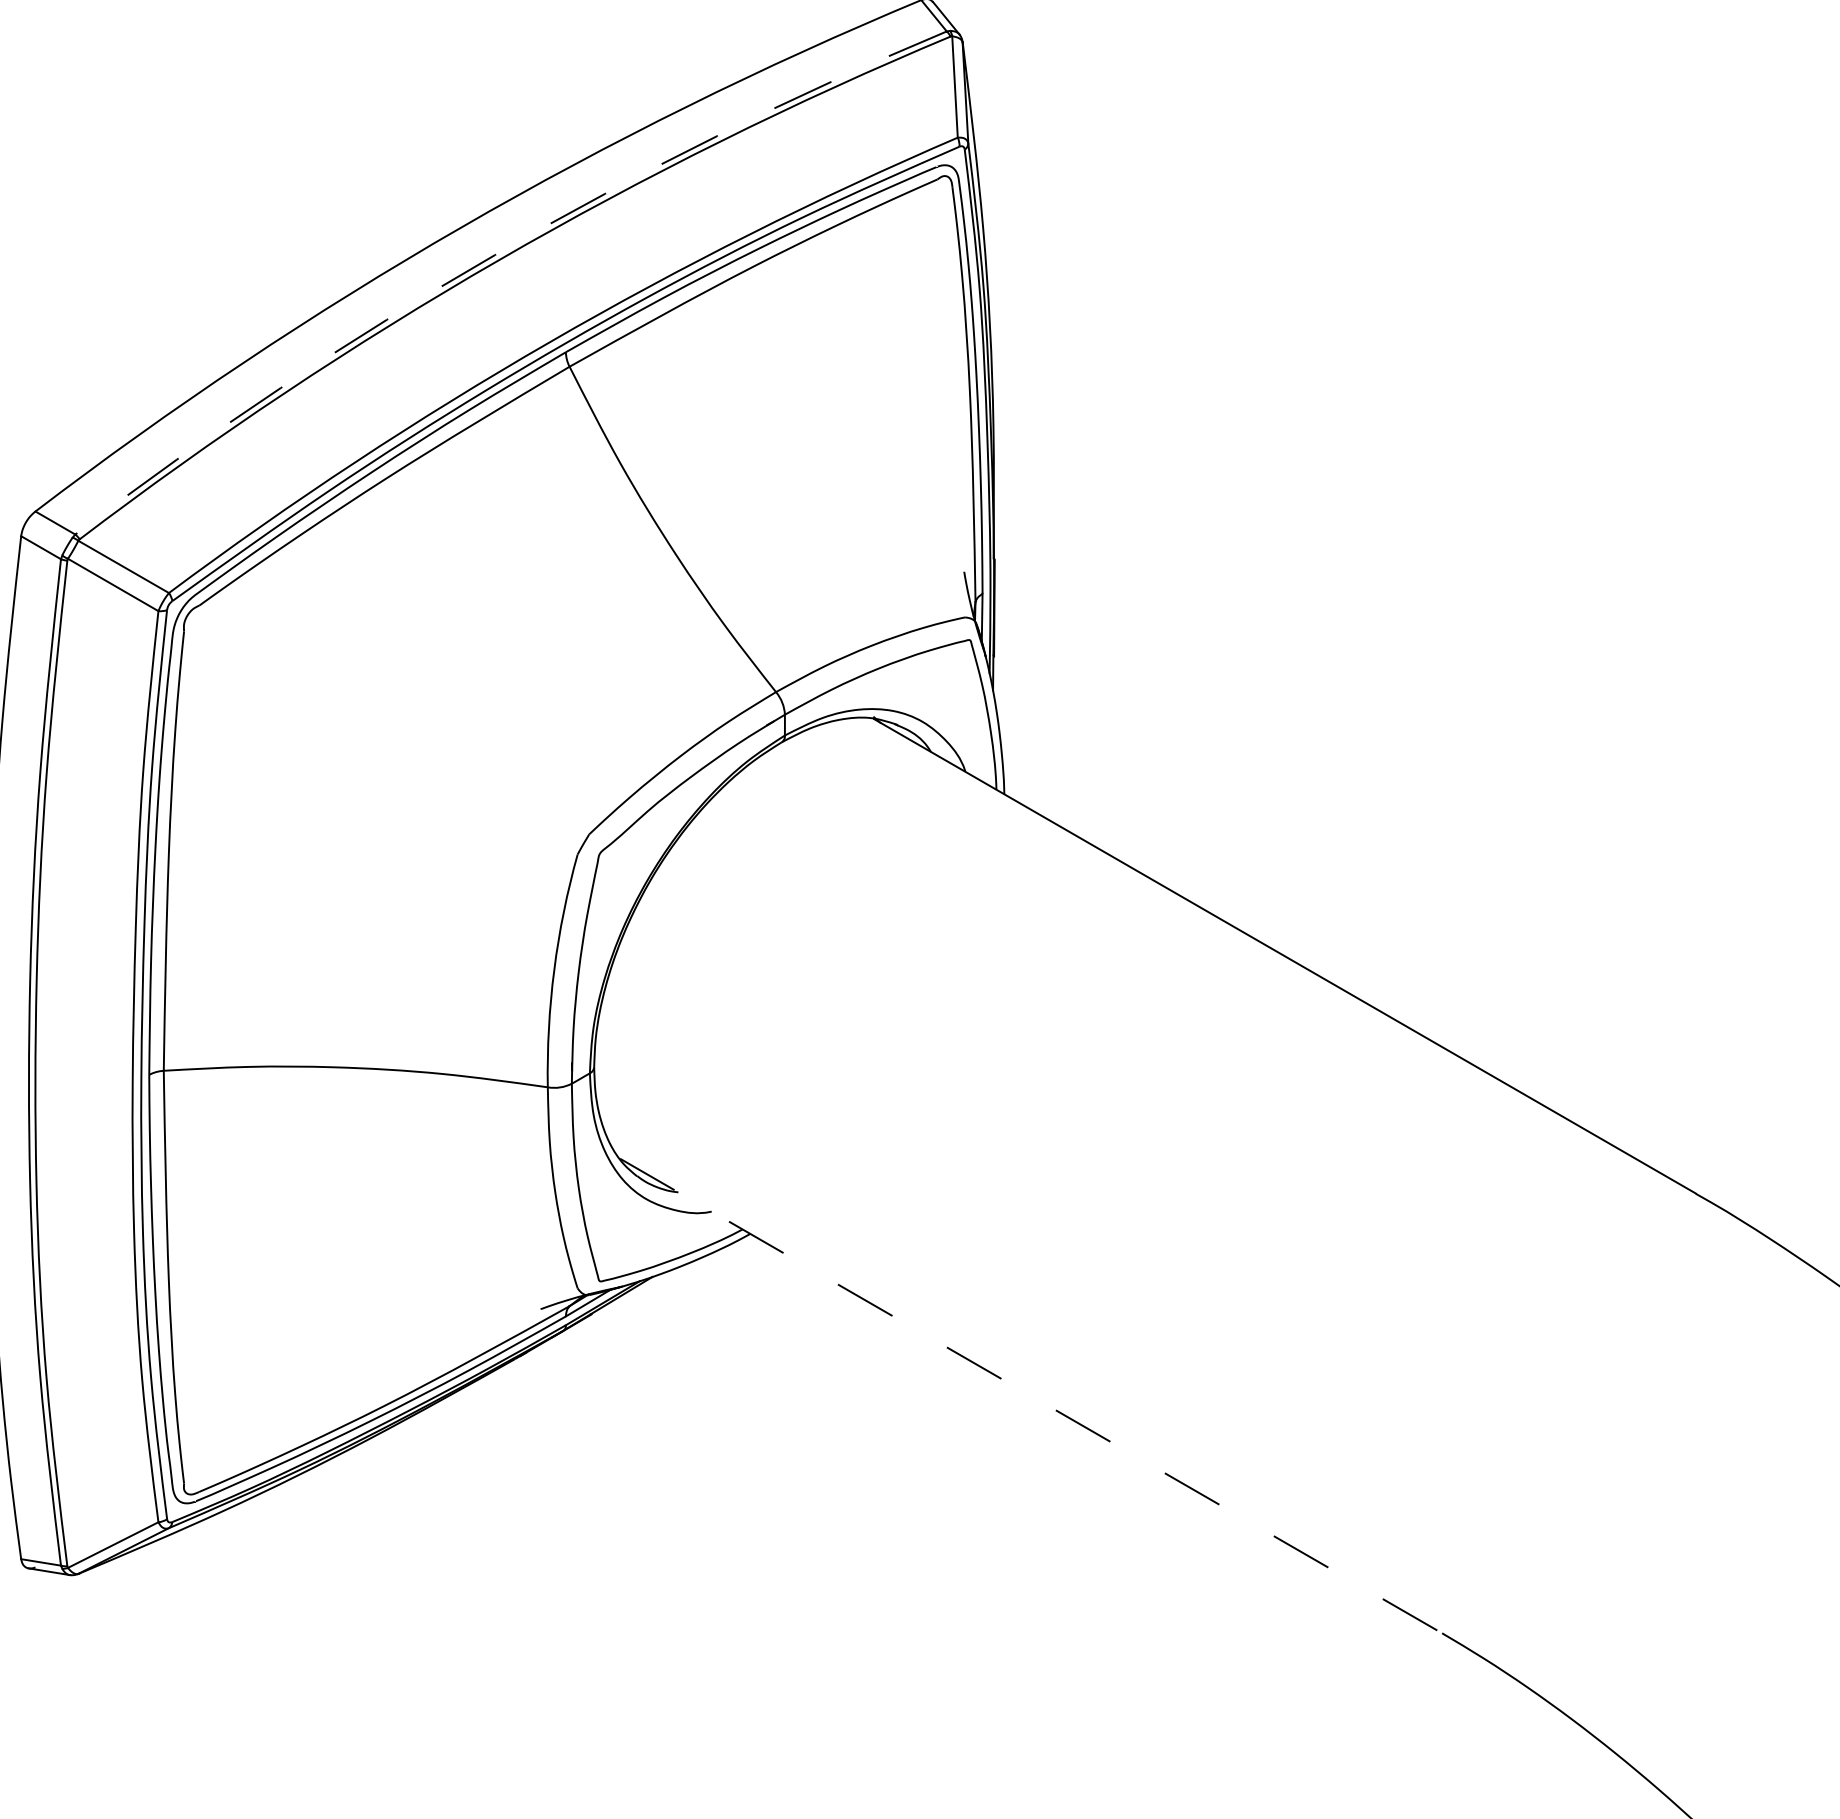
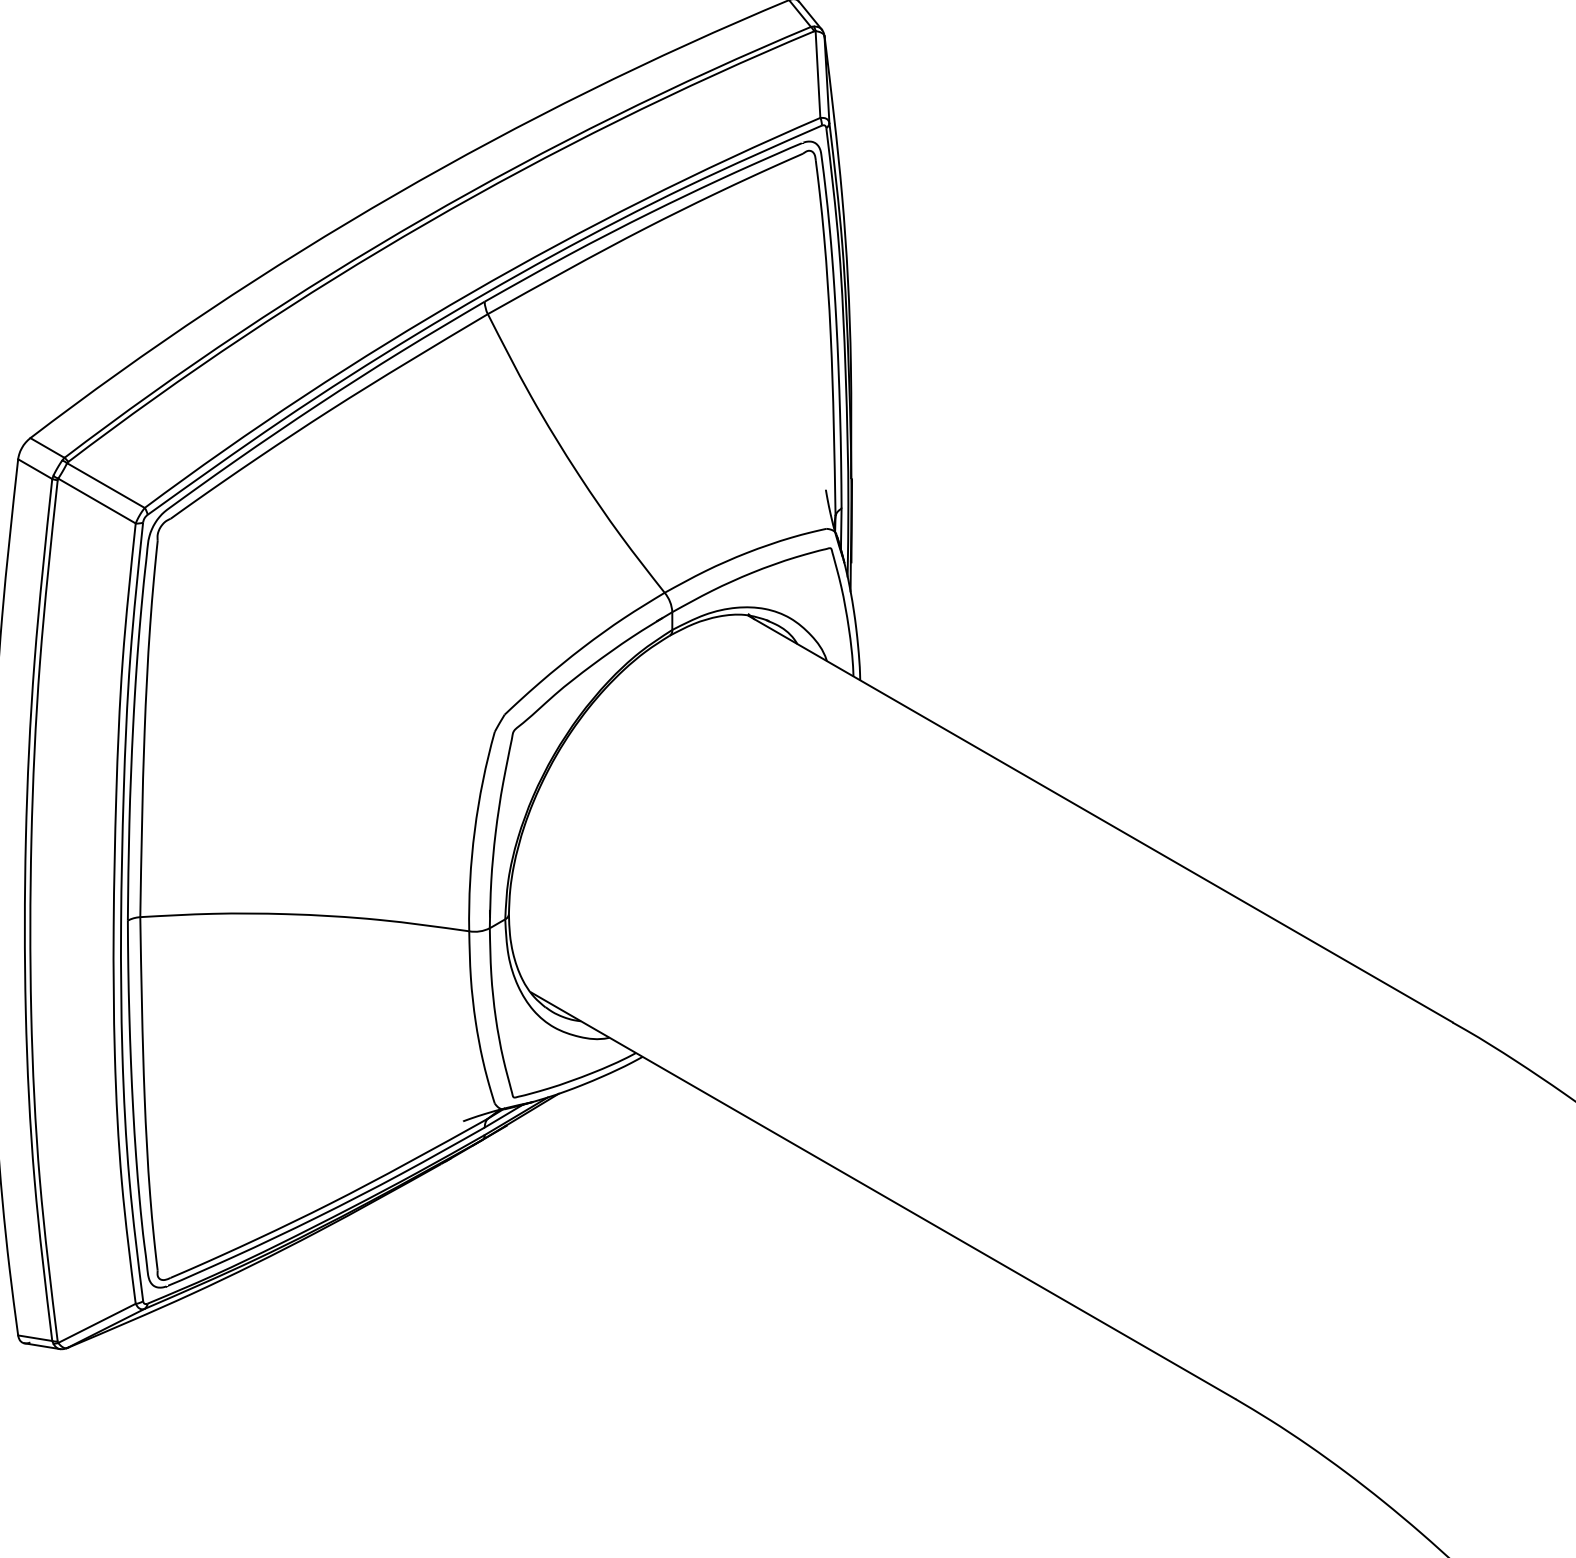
arc: (494, 255) -> (423, 218), dashed -> solid
line: (1031, 1396) -> (883, 1196), dashed -> solid

